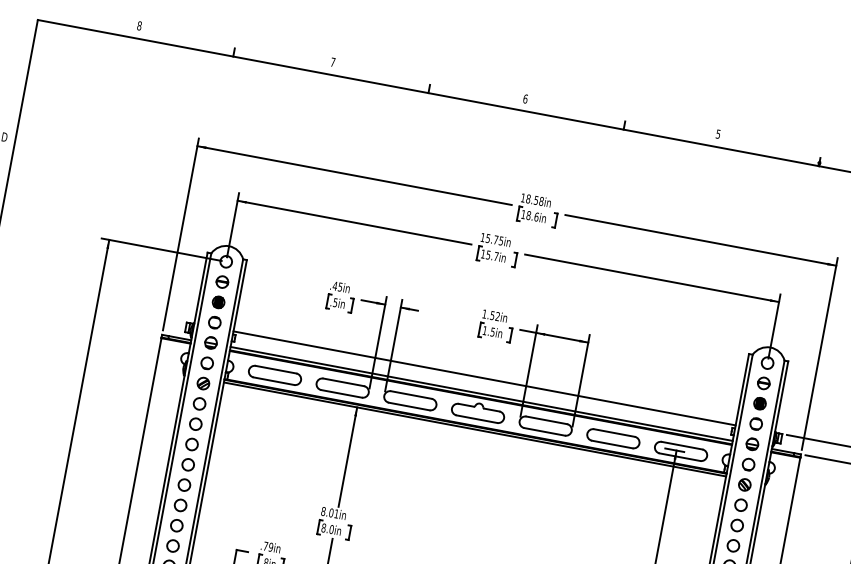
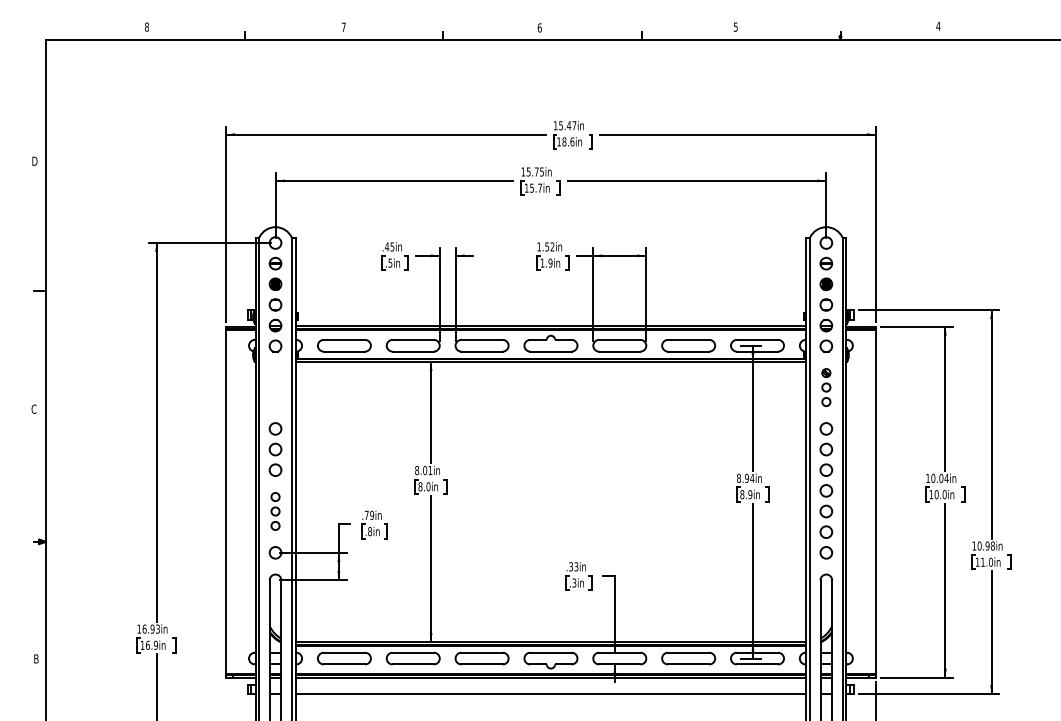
text: (534, 199) -> (567, 125), 18.58in -> 15.47in
text: (492, 331) -> (550, 262), 1.5in -> 1.9in
line: (484, 378) -> (550, 310), removed
part: (199, 403) -> (275, 387), removed
part: (741, 505) -> (826, 387), size x0.7
part: (176, 525) -> (275, 511), size x0.7

